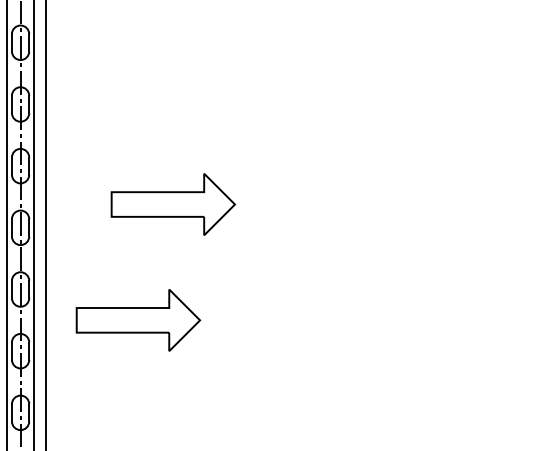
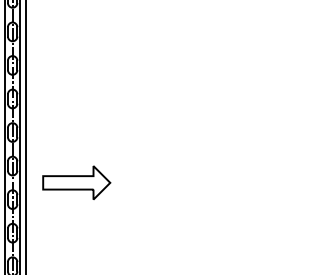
part: (172, 203) -> (95, 119), removed

